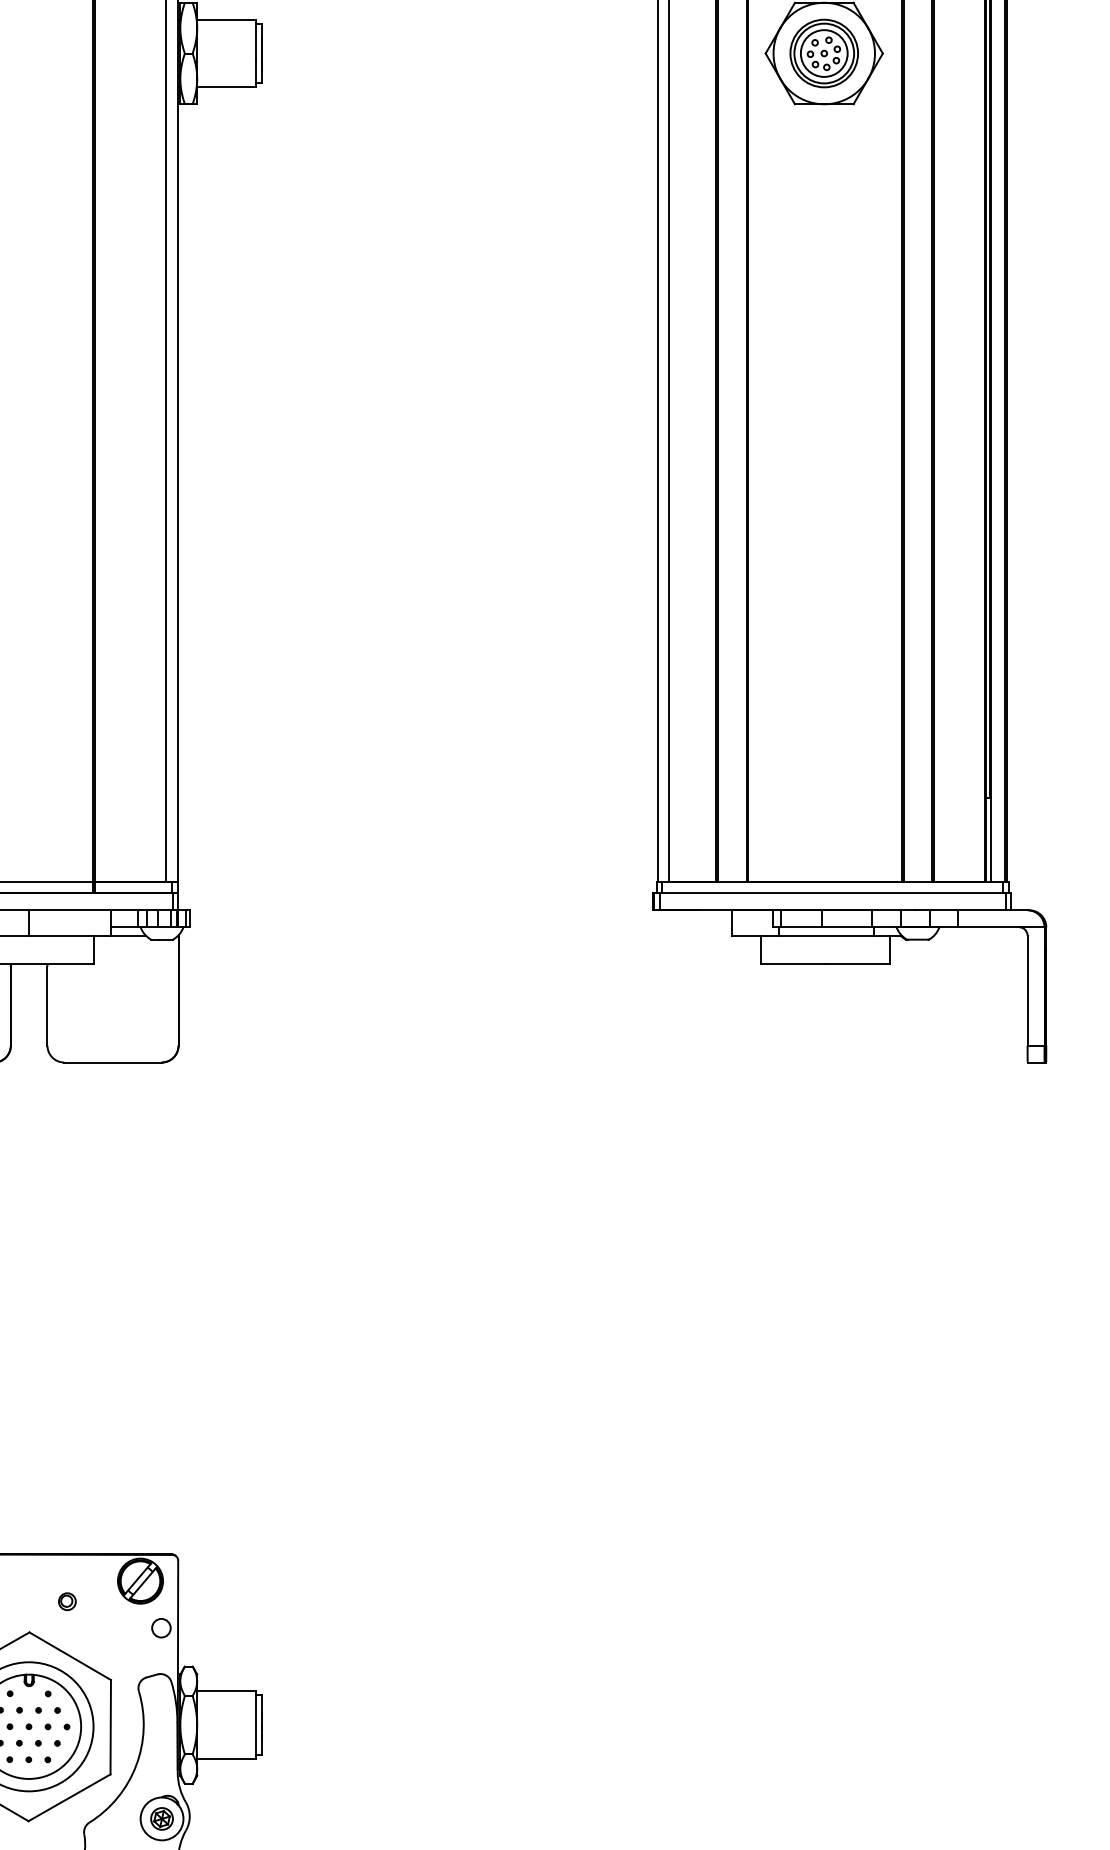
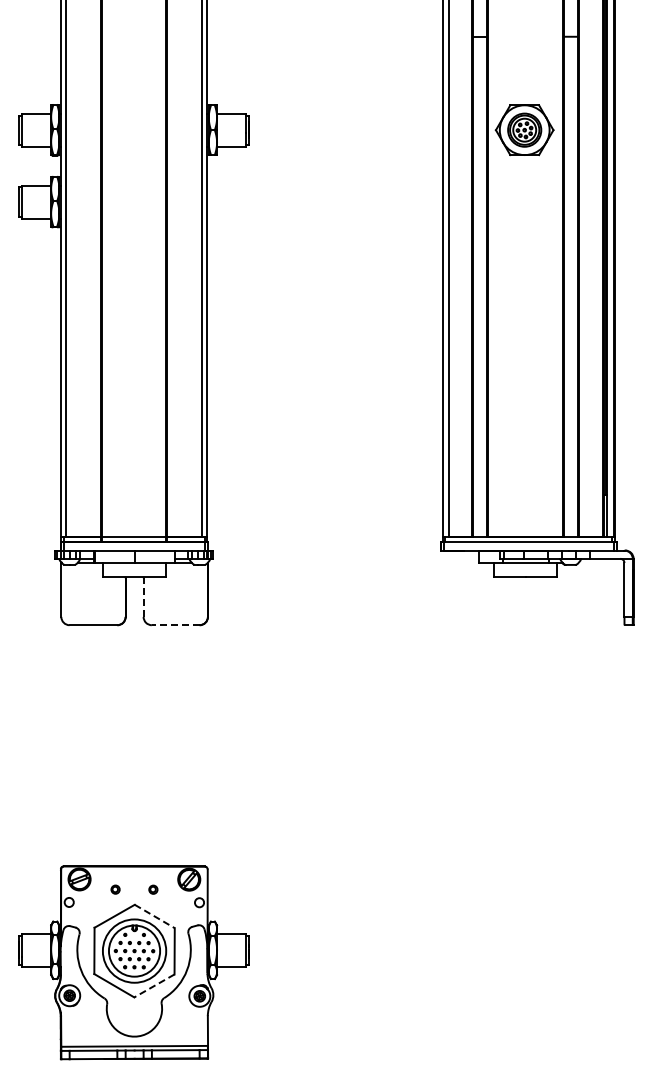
line: (47, 1006) -> (143, 597), solid -> dashed
line: (112, 1063) -> (175, 625), solid -> dashed
line: (71, 1656) -> (155, 916), solid -> dashed
line: (69, 1798) -> (154, 986), solid -> dashed

